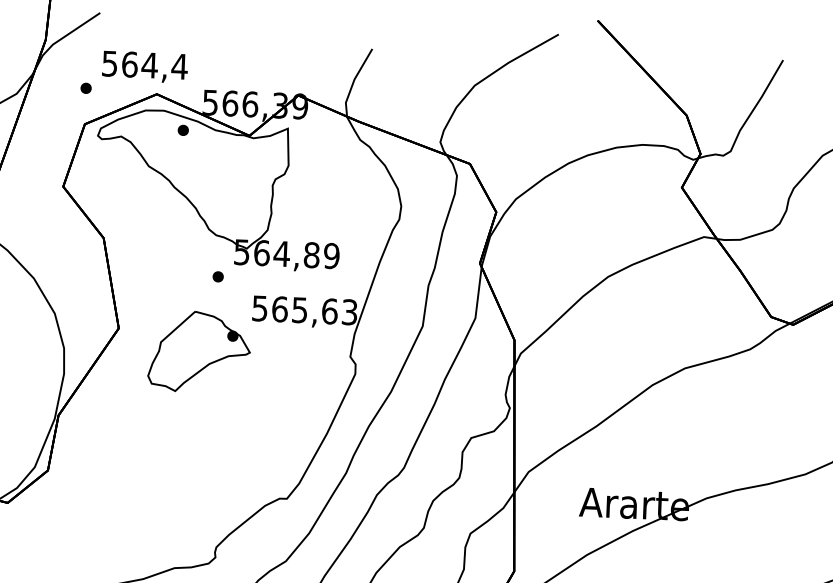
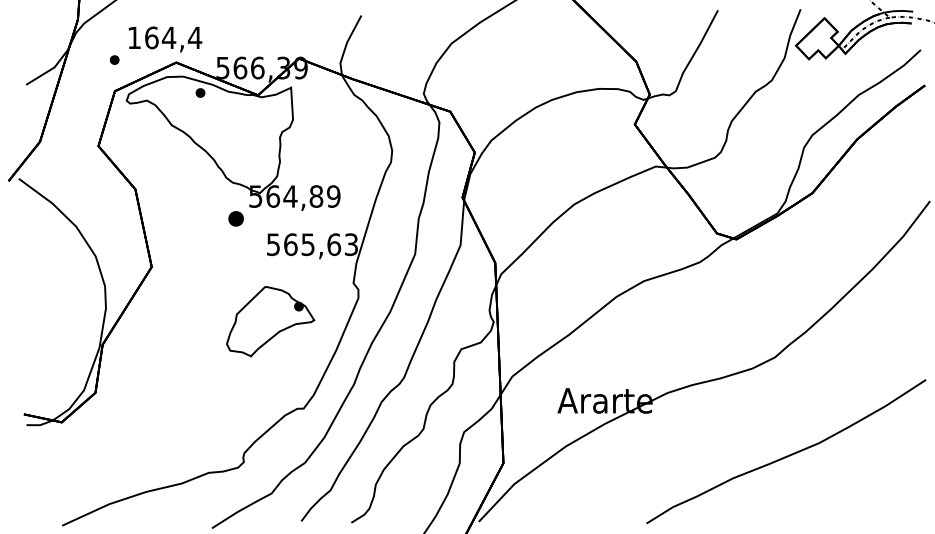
text: (110, 63) -> (134, 37), 564,4 -> 164,4
part: (217, 276) -> (235, 218), size x1.6
part: (199, 351) -> (270, 321), moved

